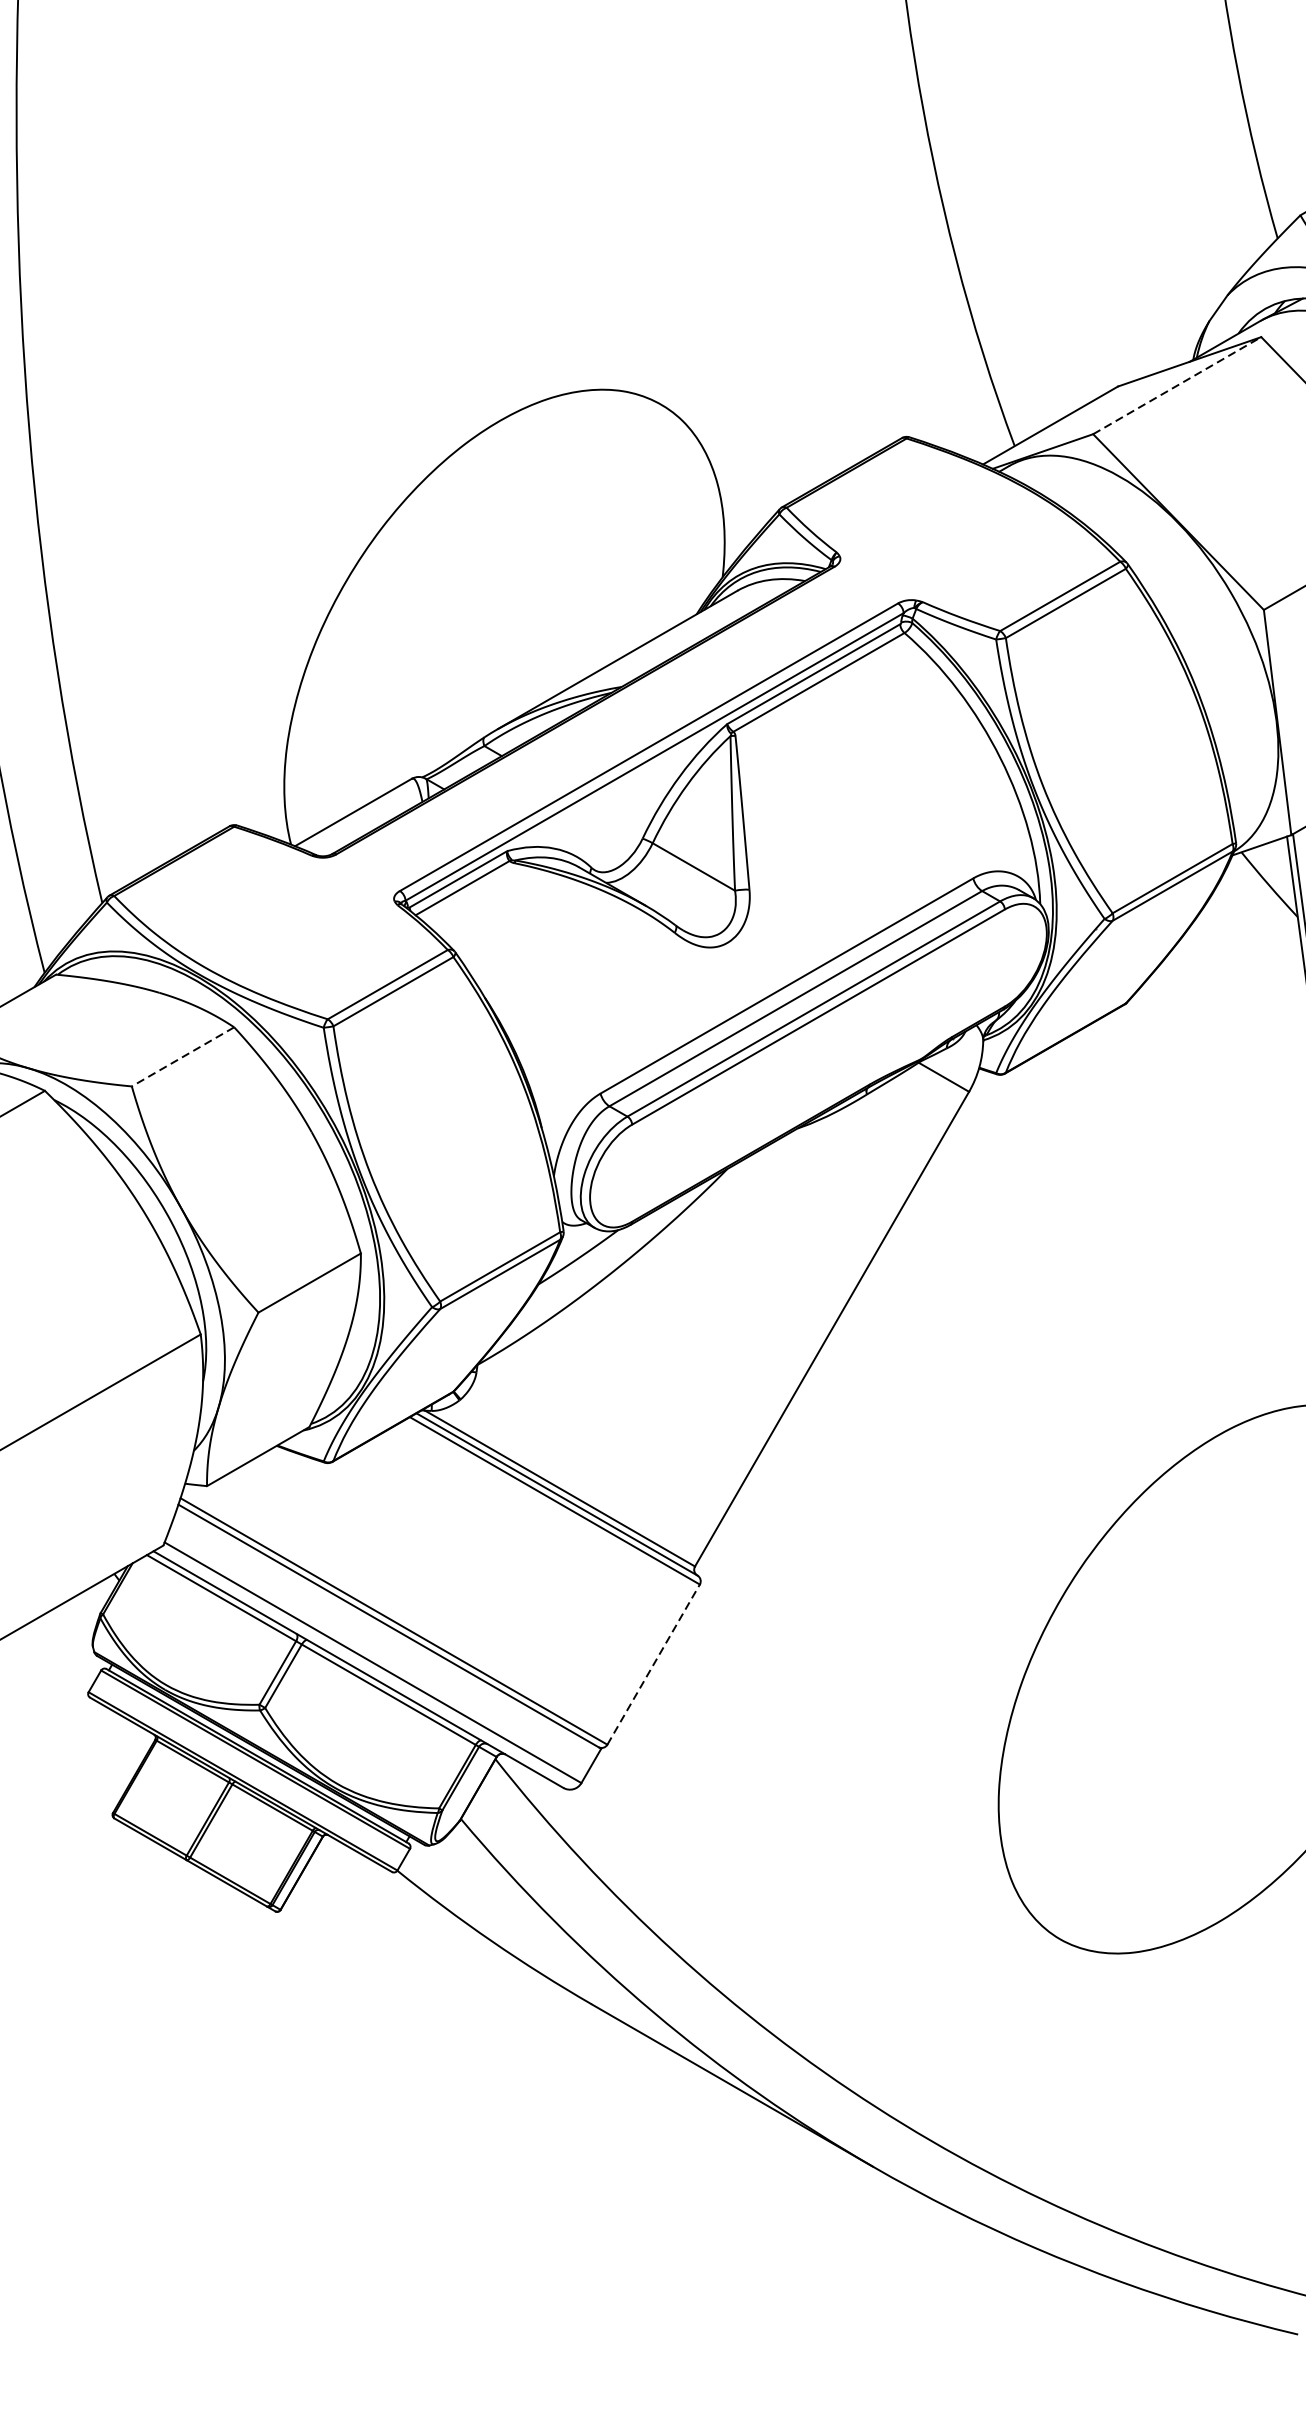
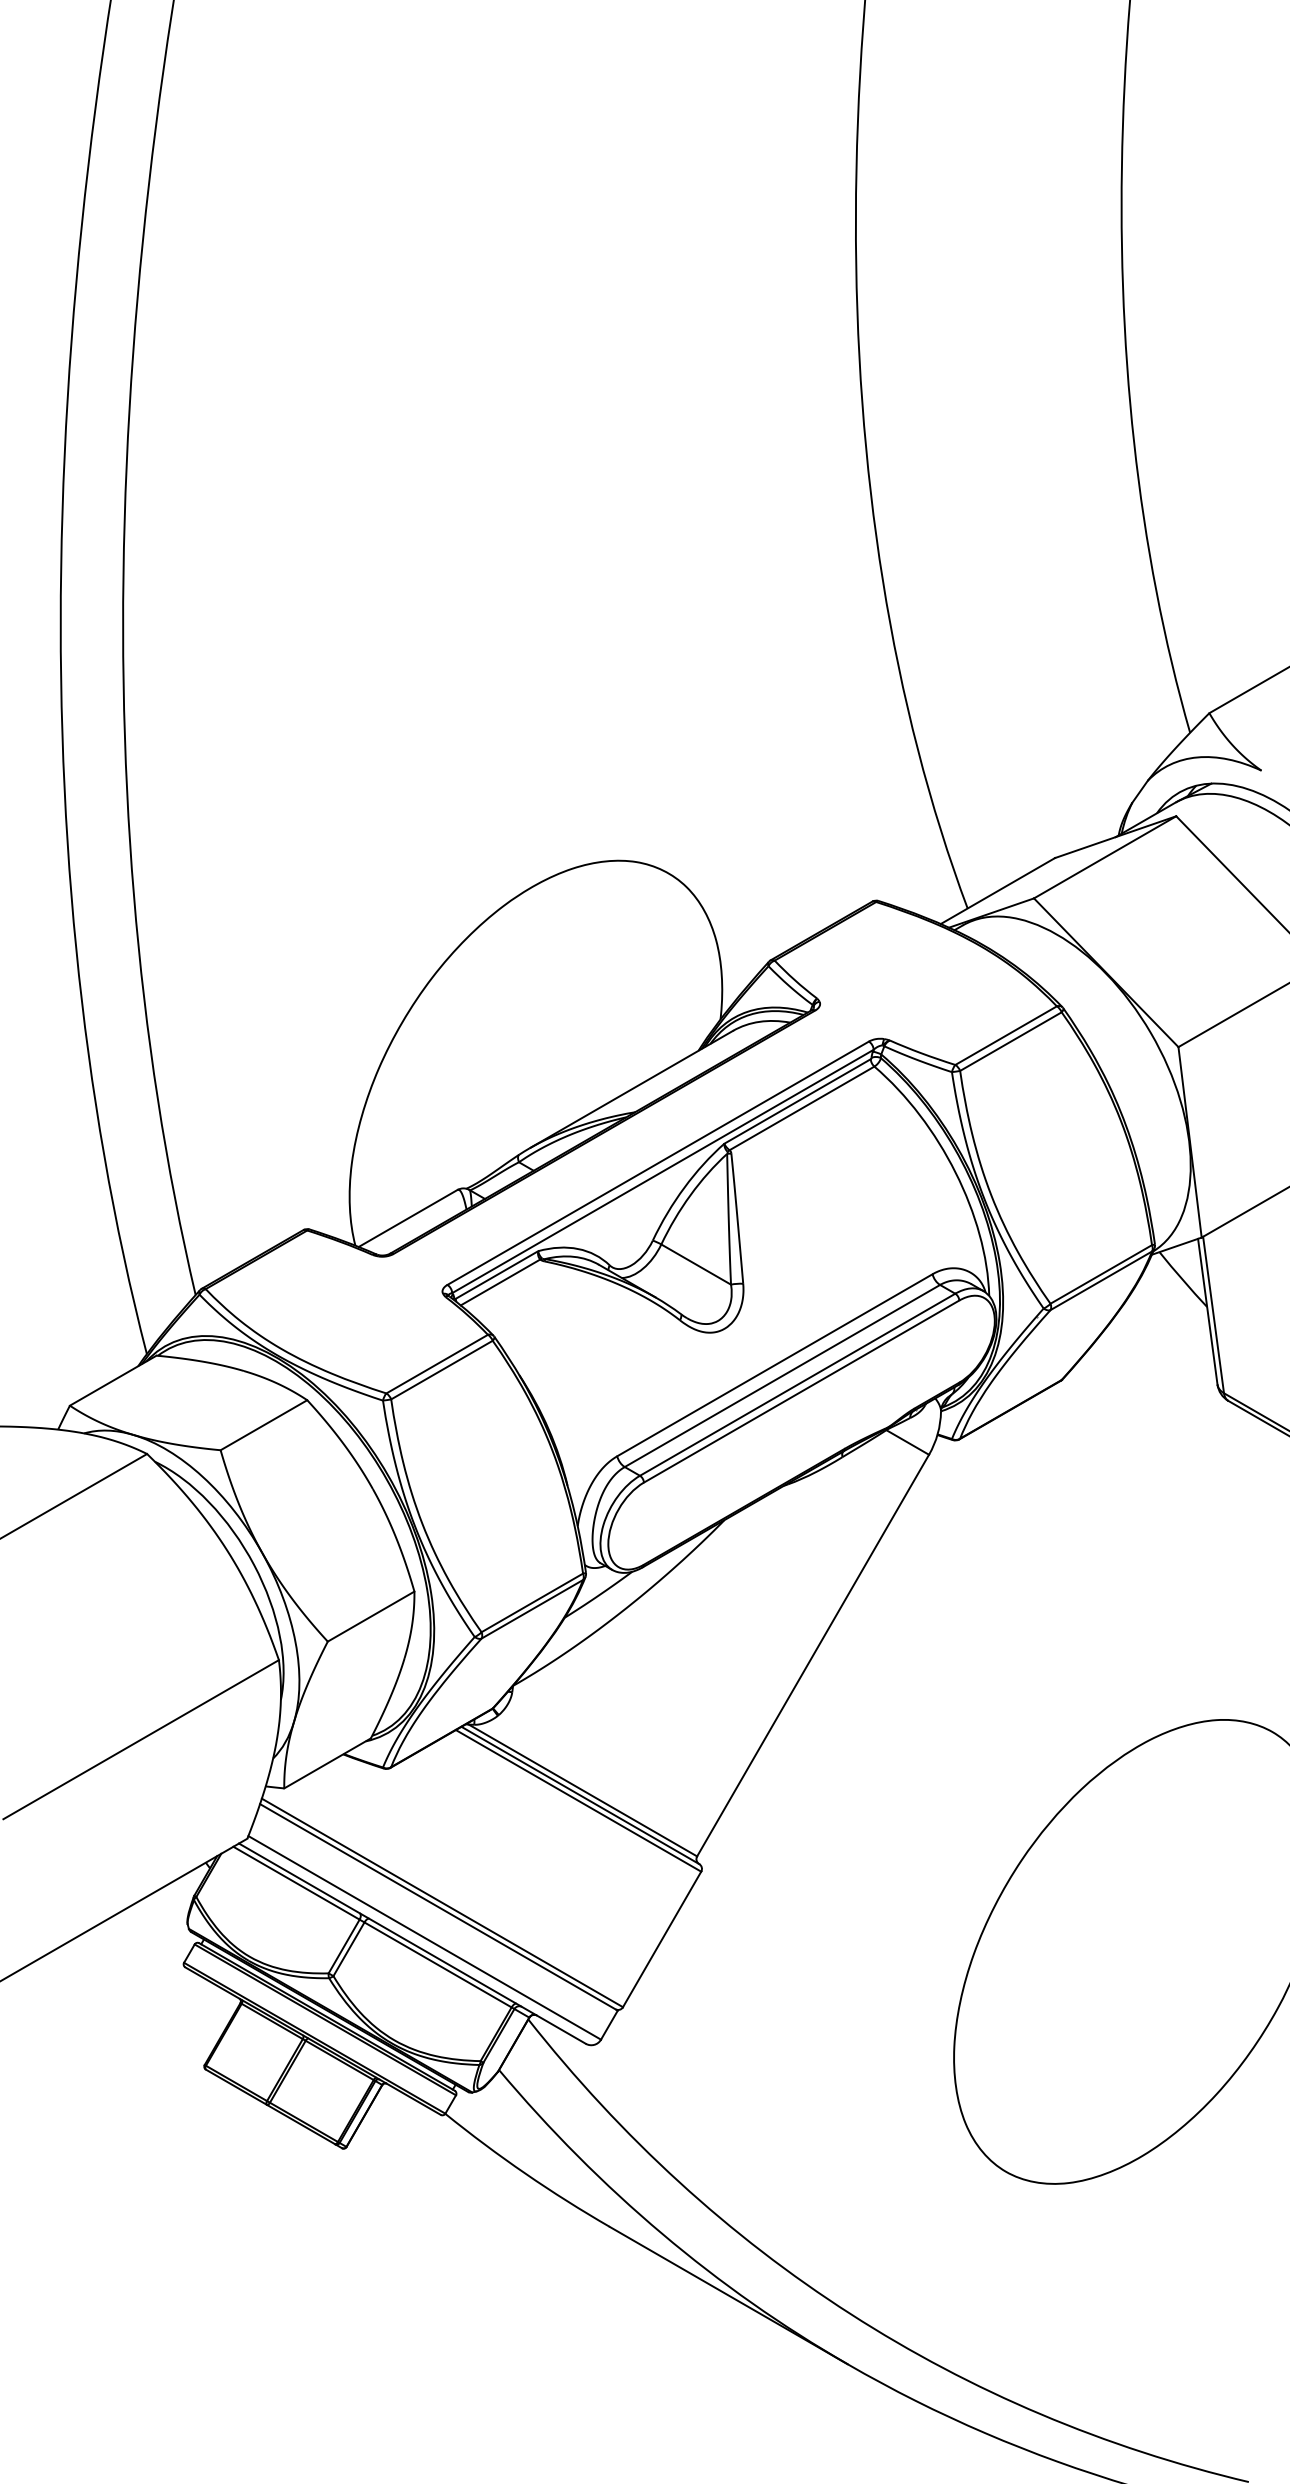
line: (1177, 385) -> (1105, 857), dashed -> solid
line: (182, 1057) -> (263, 1425), dashed -> solid
line: (654, 1664) -> (662, 1939), dashed -> solid

